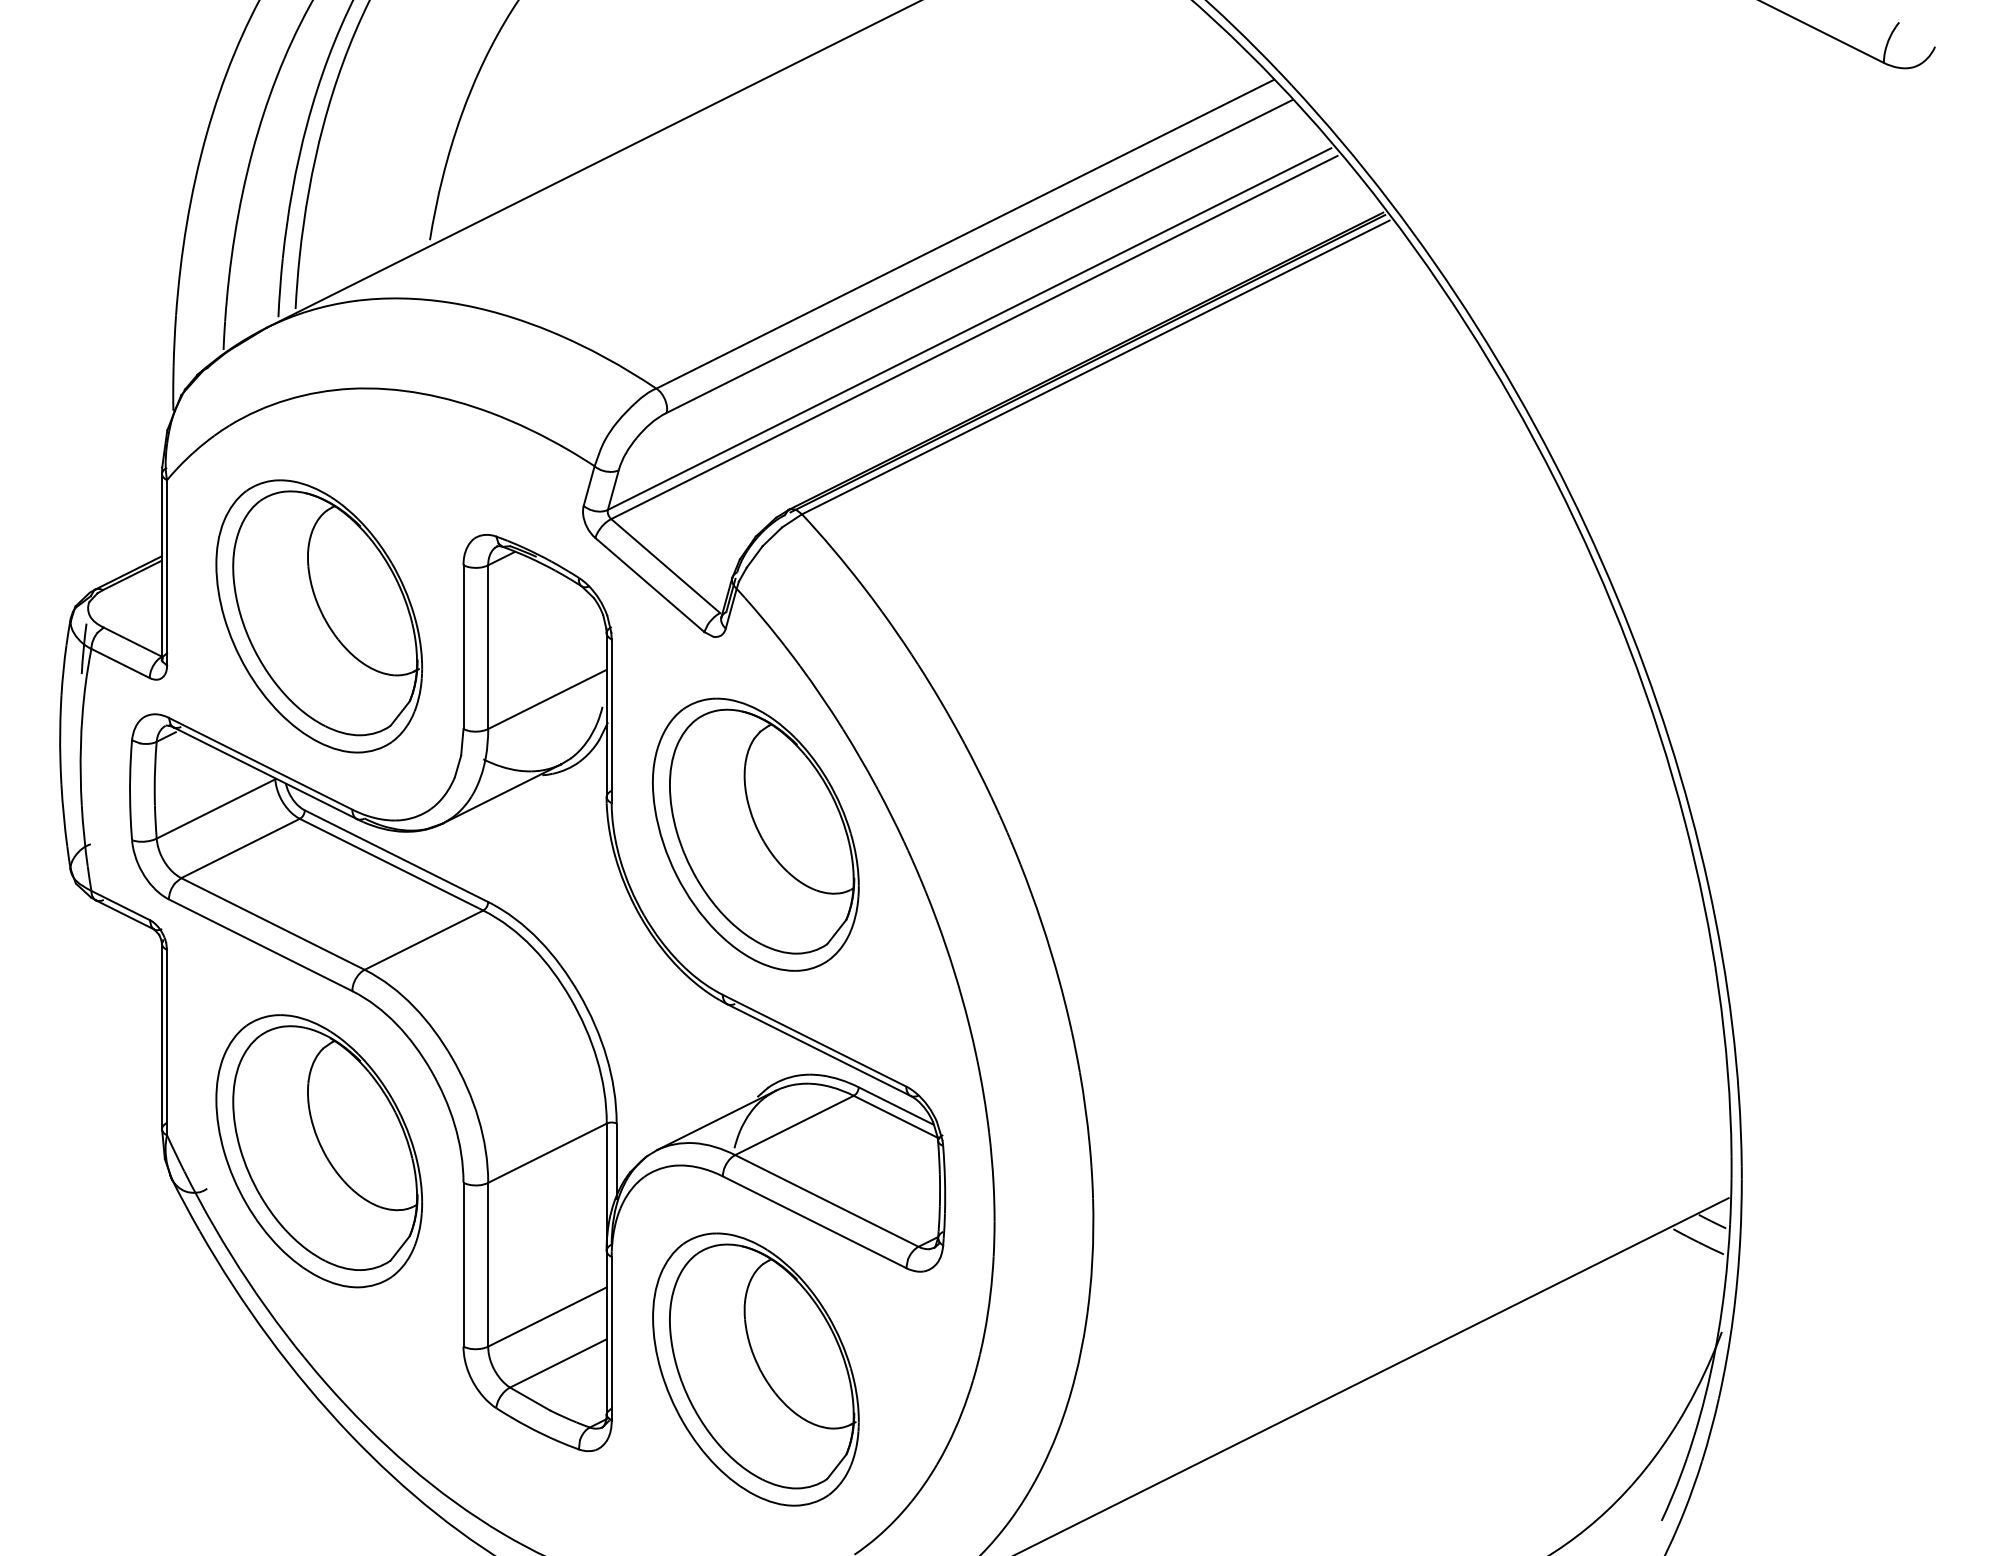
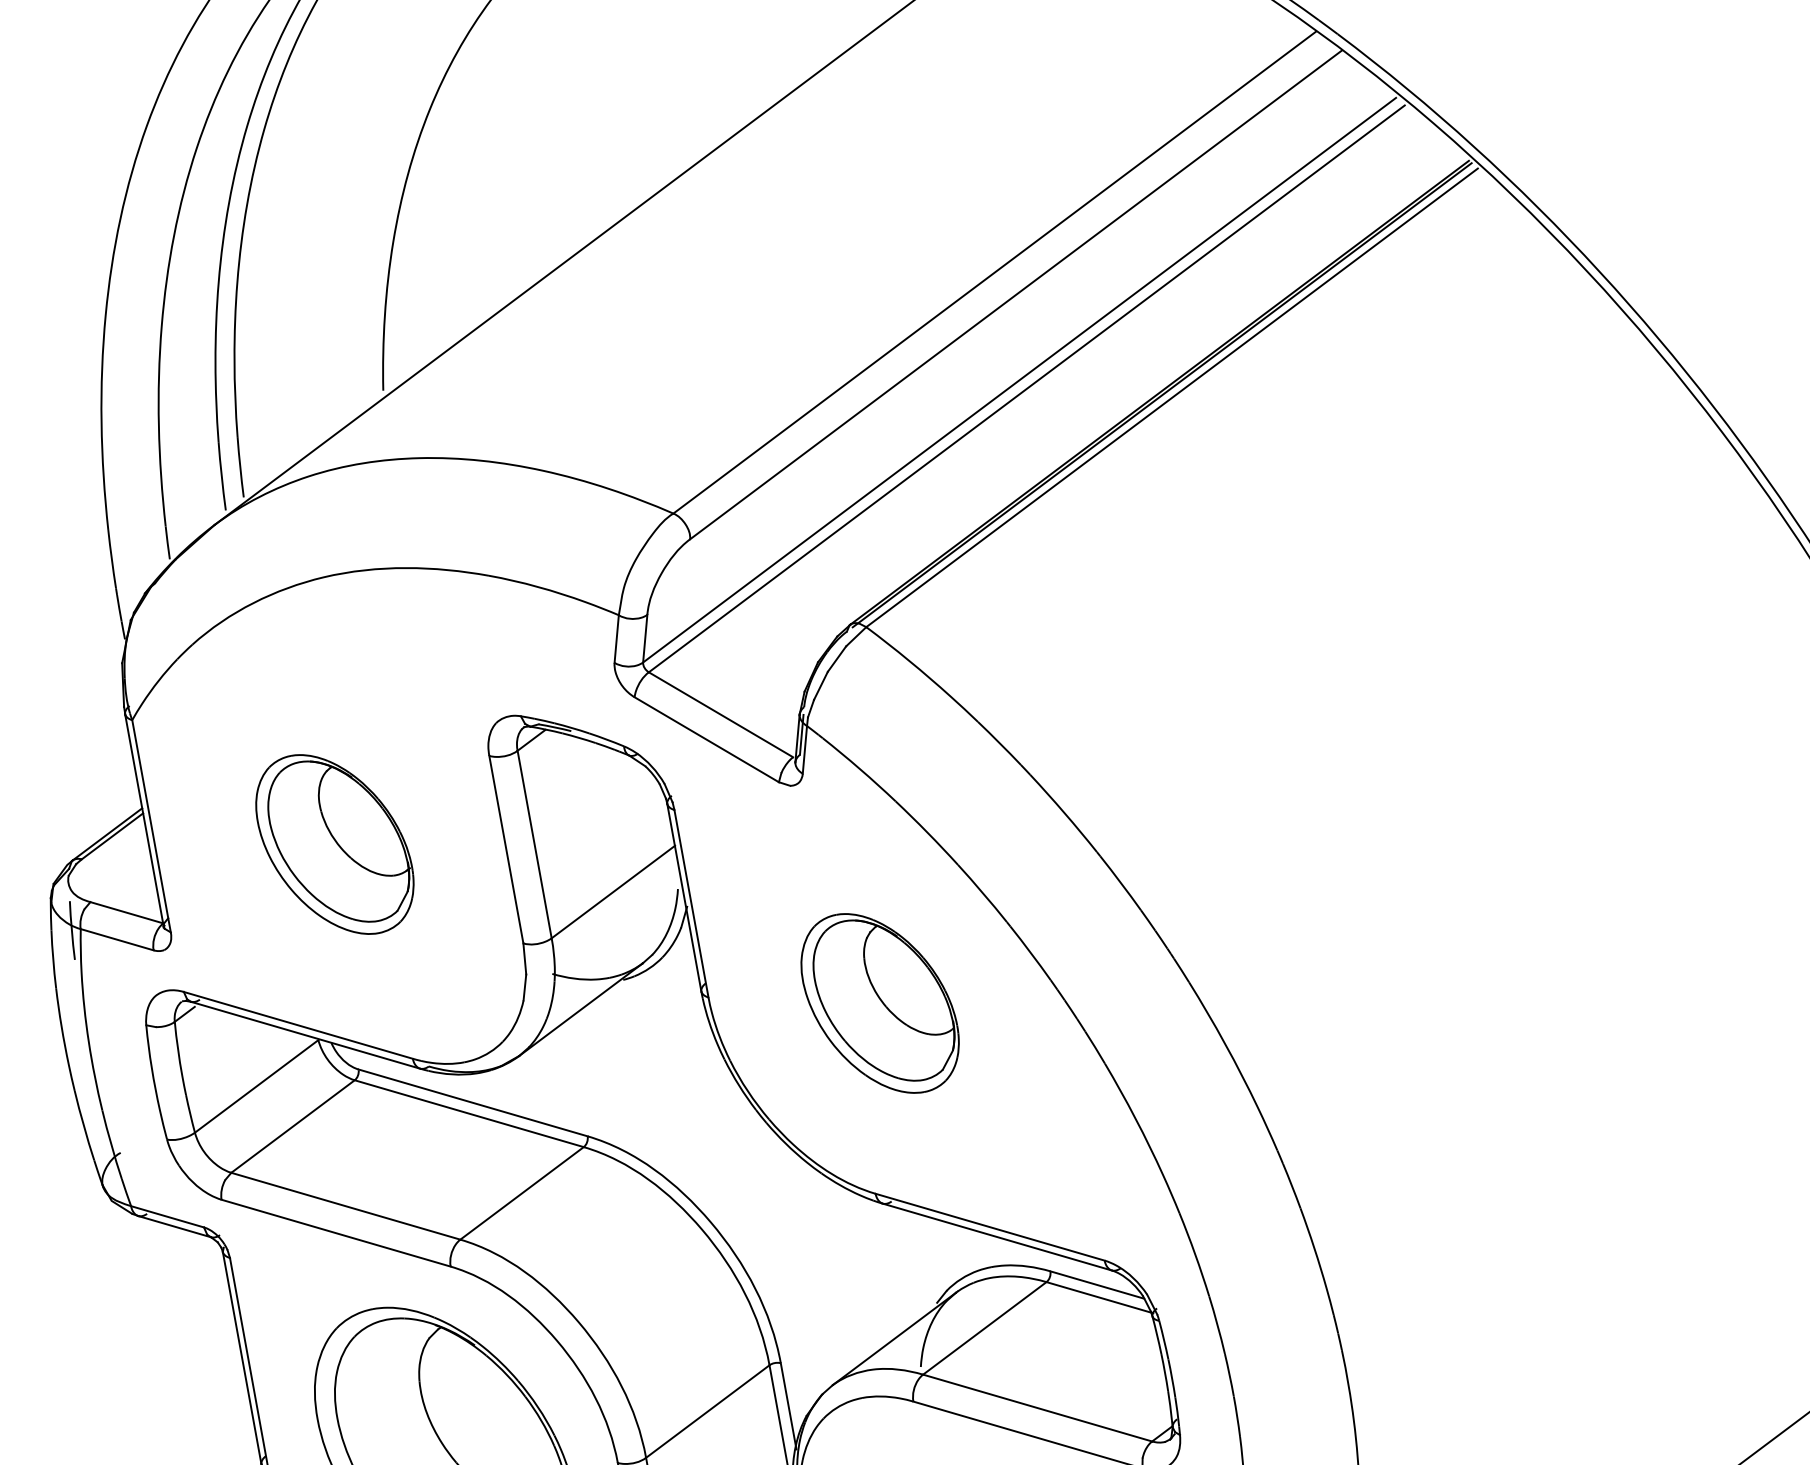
part: (319, 616) -> (335, 844), size x0.6
part: (755, 834) -> (879, 1003), size x0.6

